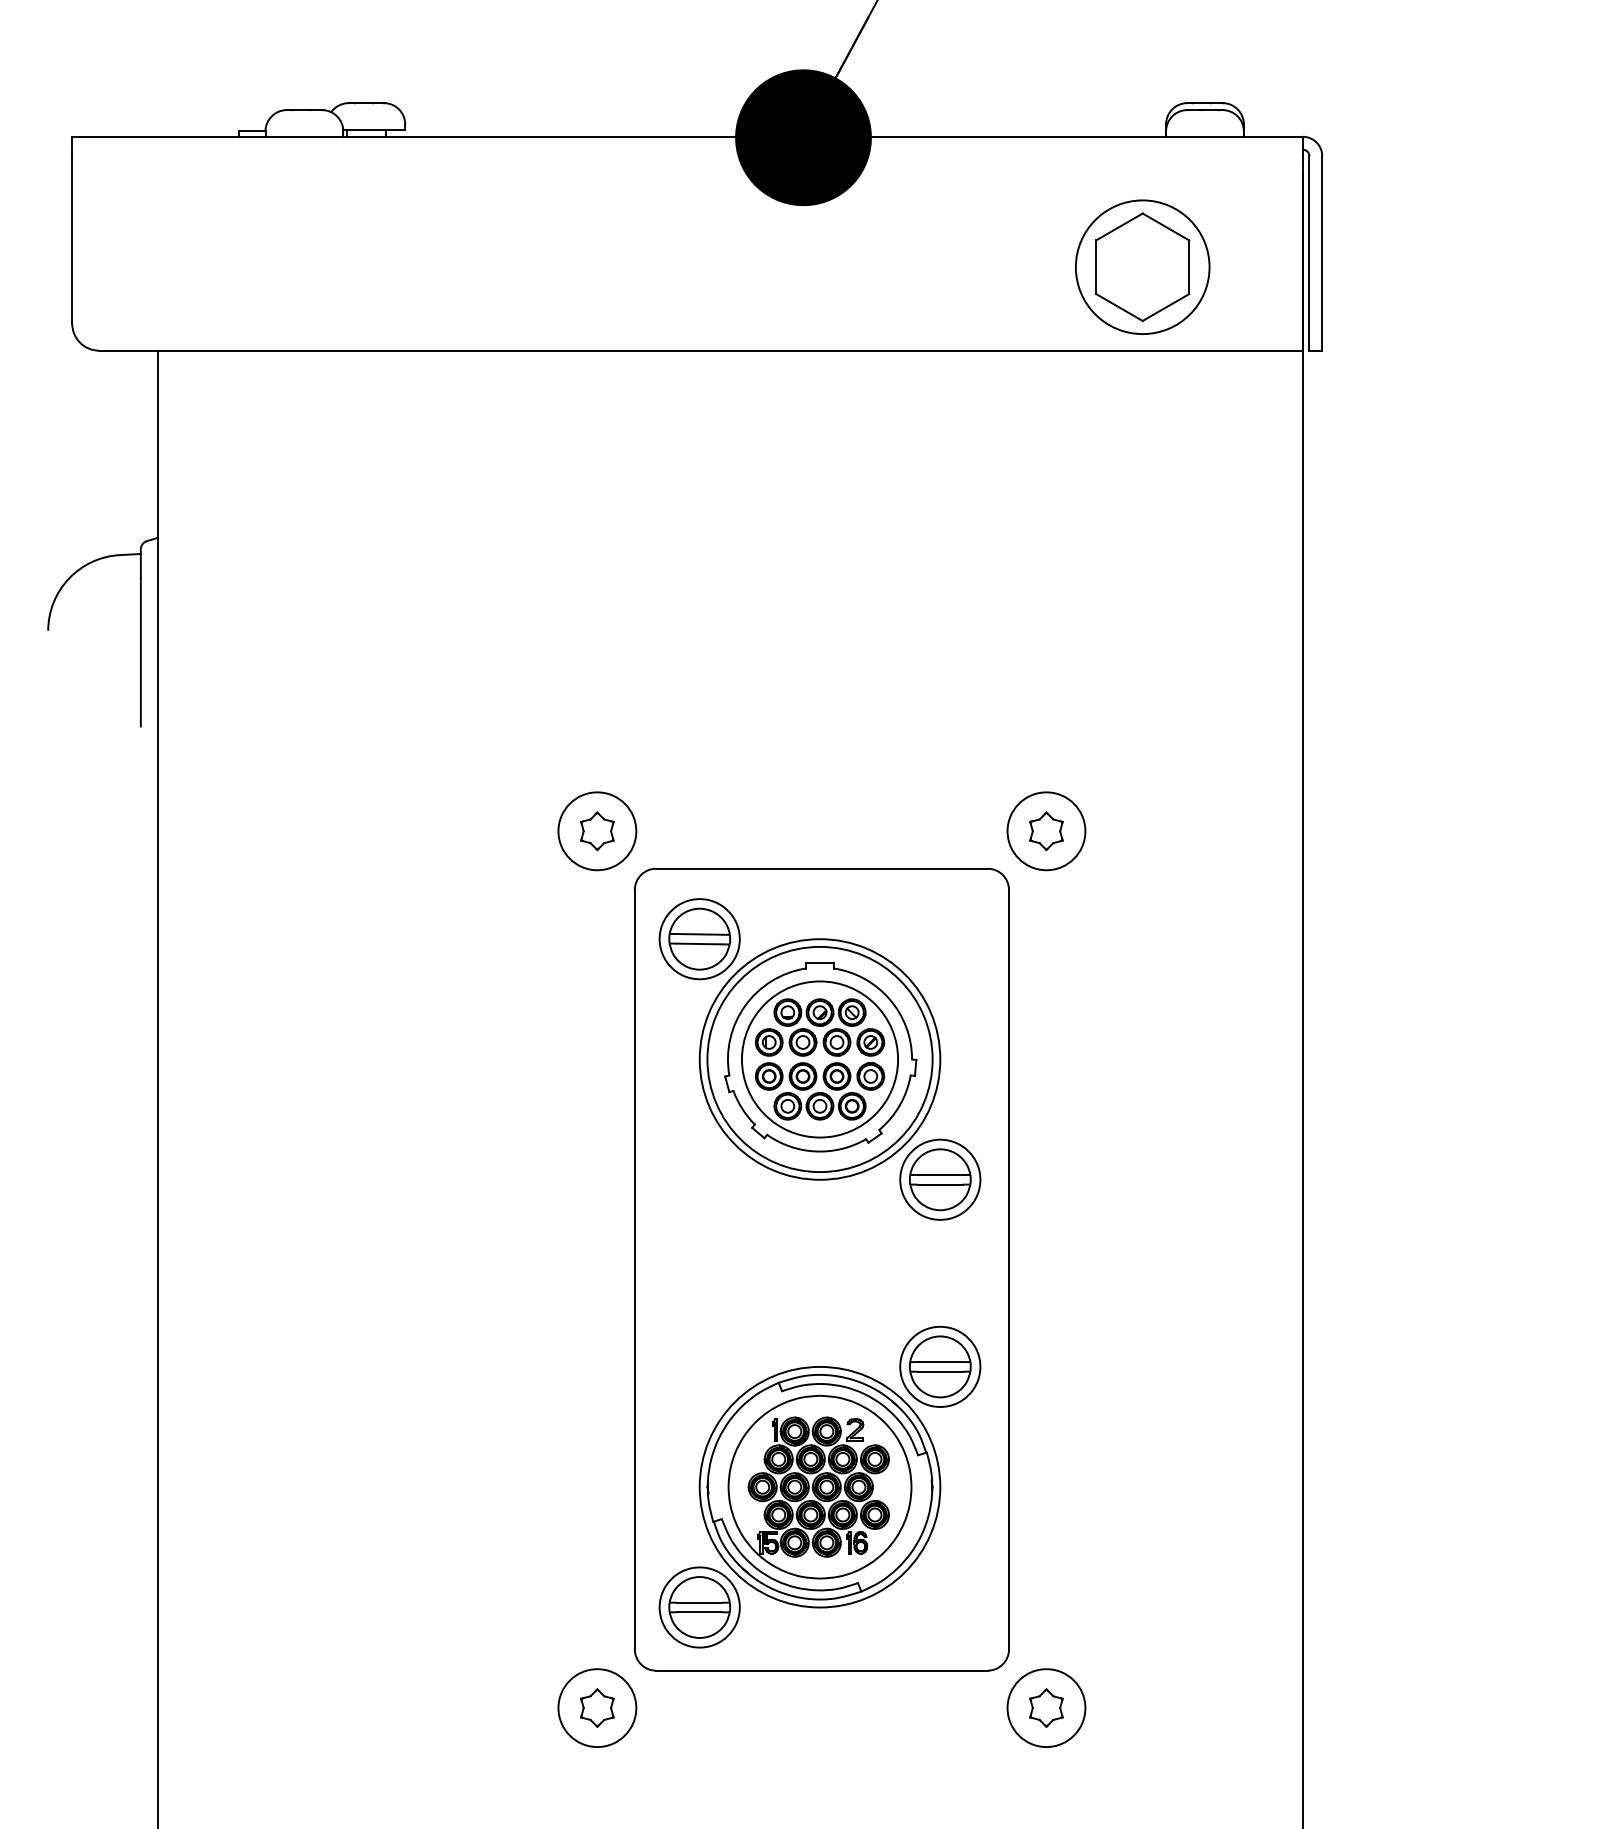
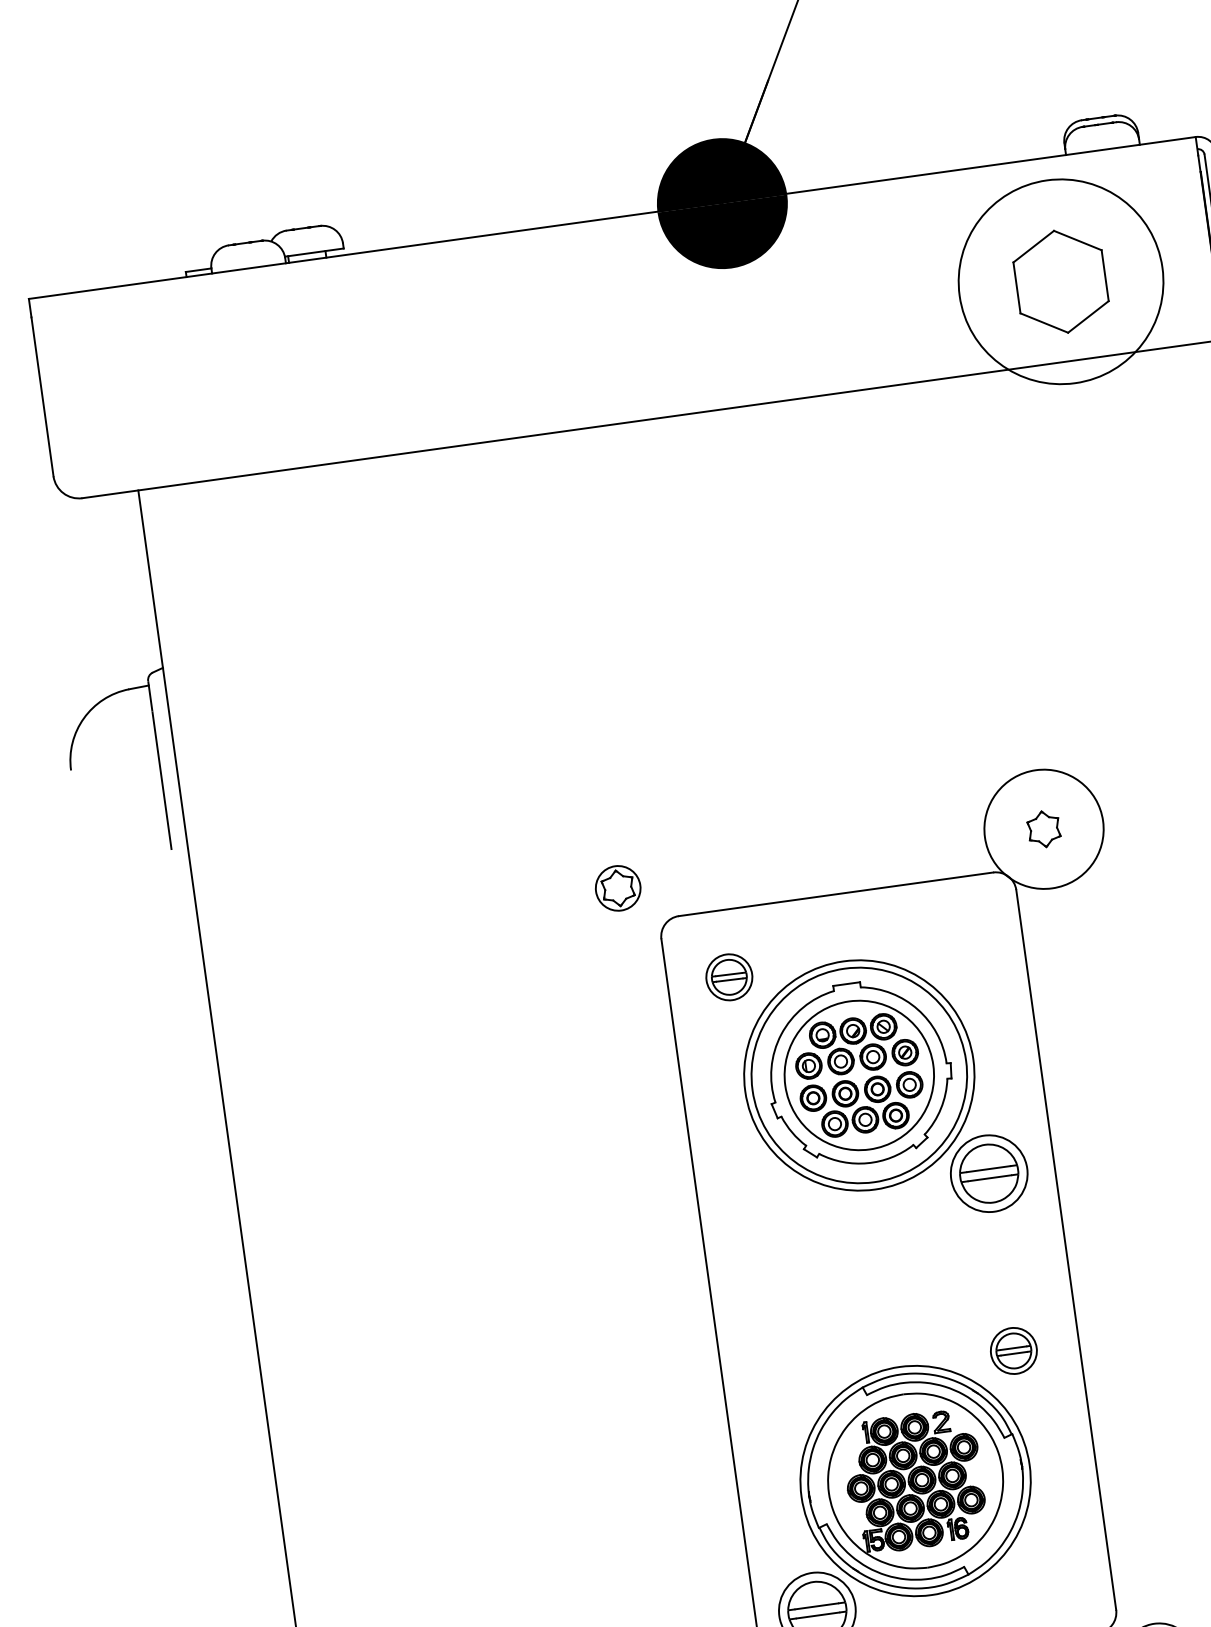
circle: (1142, 267) -> (1060, 282), size x1.6
circle: (597, 831) -> (618, 888), size x0.6
circle: (1046, 831) -> (1044, 829), size x1.6
part: (699, 939) -> (729, 977), size x0.6
part: (940, 1366) -> (1013, 1350), size x0.6

